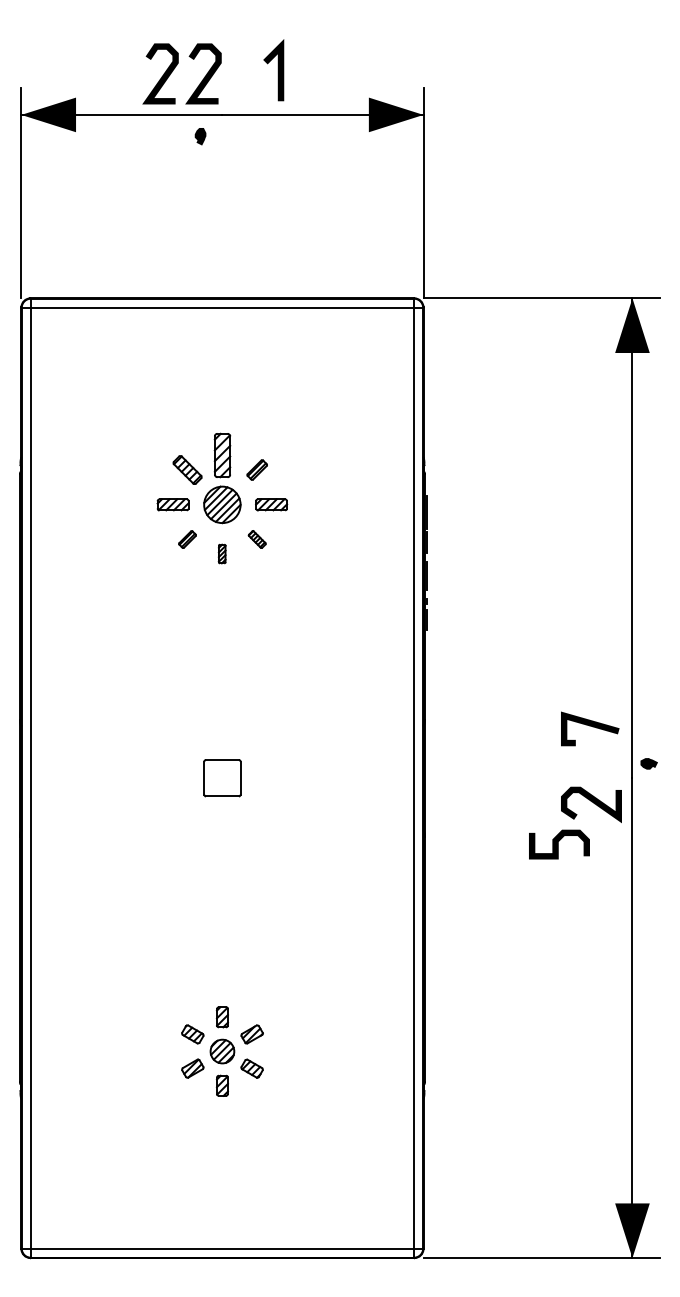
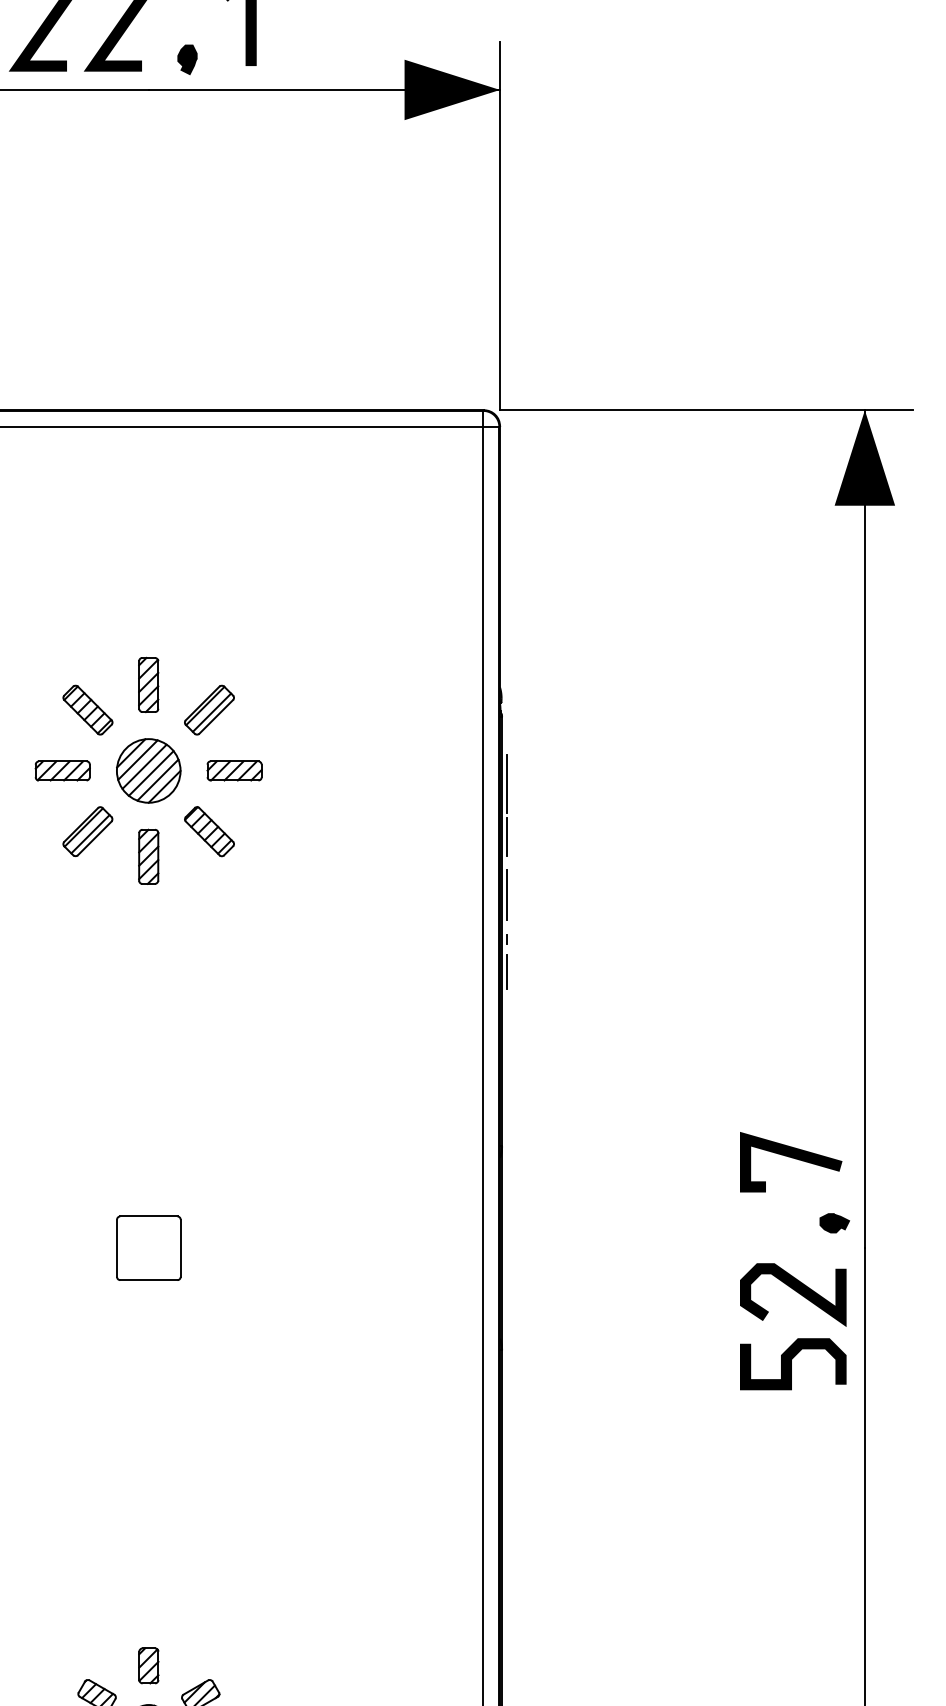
part: (200, 136) -> (187, 59), moved
part: (221, 455) -> (147, 684), size x0.71
part: (257, 469) -> (210, 709), size x1.43
part: (187, 539) -> (87, 831), size x1.67
part: (257, 539) -> (210, 831), size x1.67
part: (221, 553) -> (147, 855), size x1.67
part: (648, 763) -> (833, 1222), moved
curve: (558, 844) -> (791, 1364), moved

